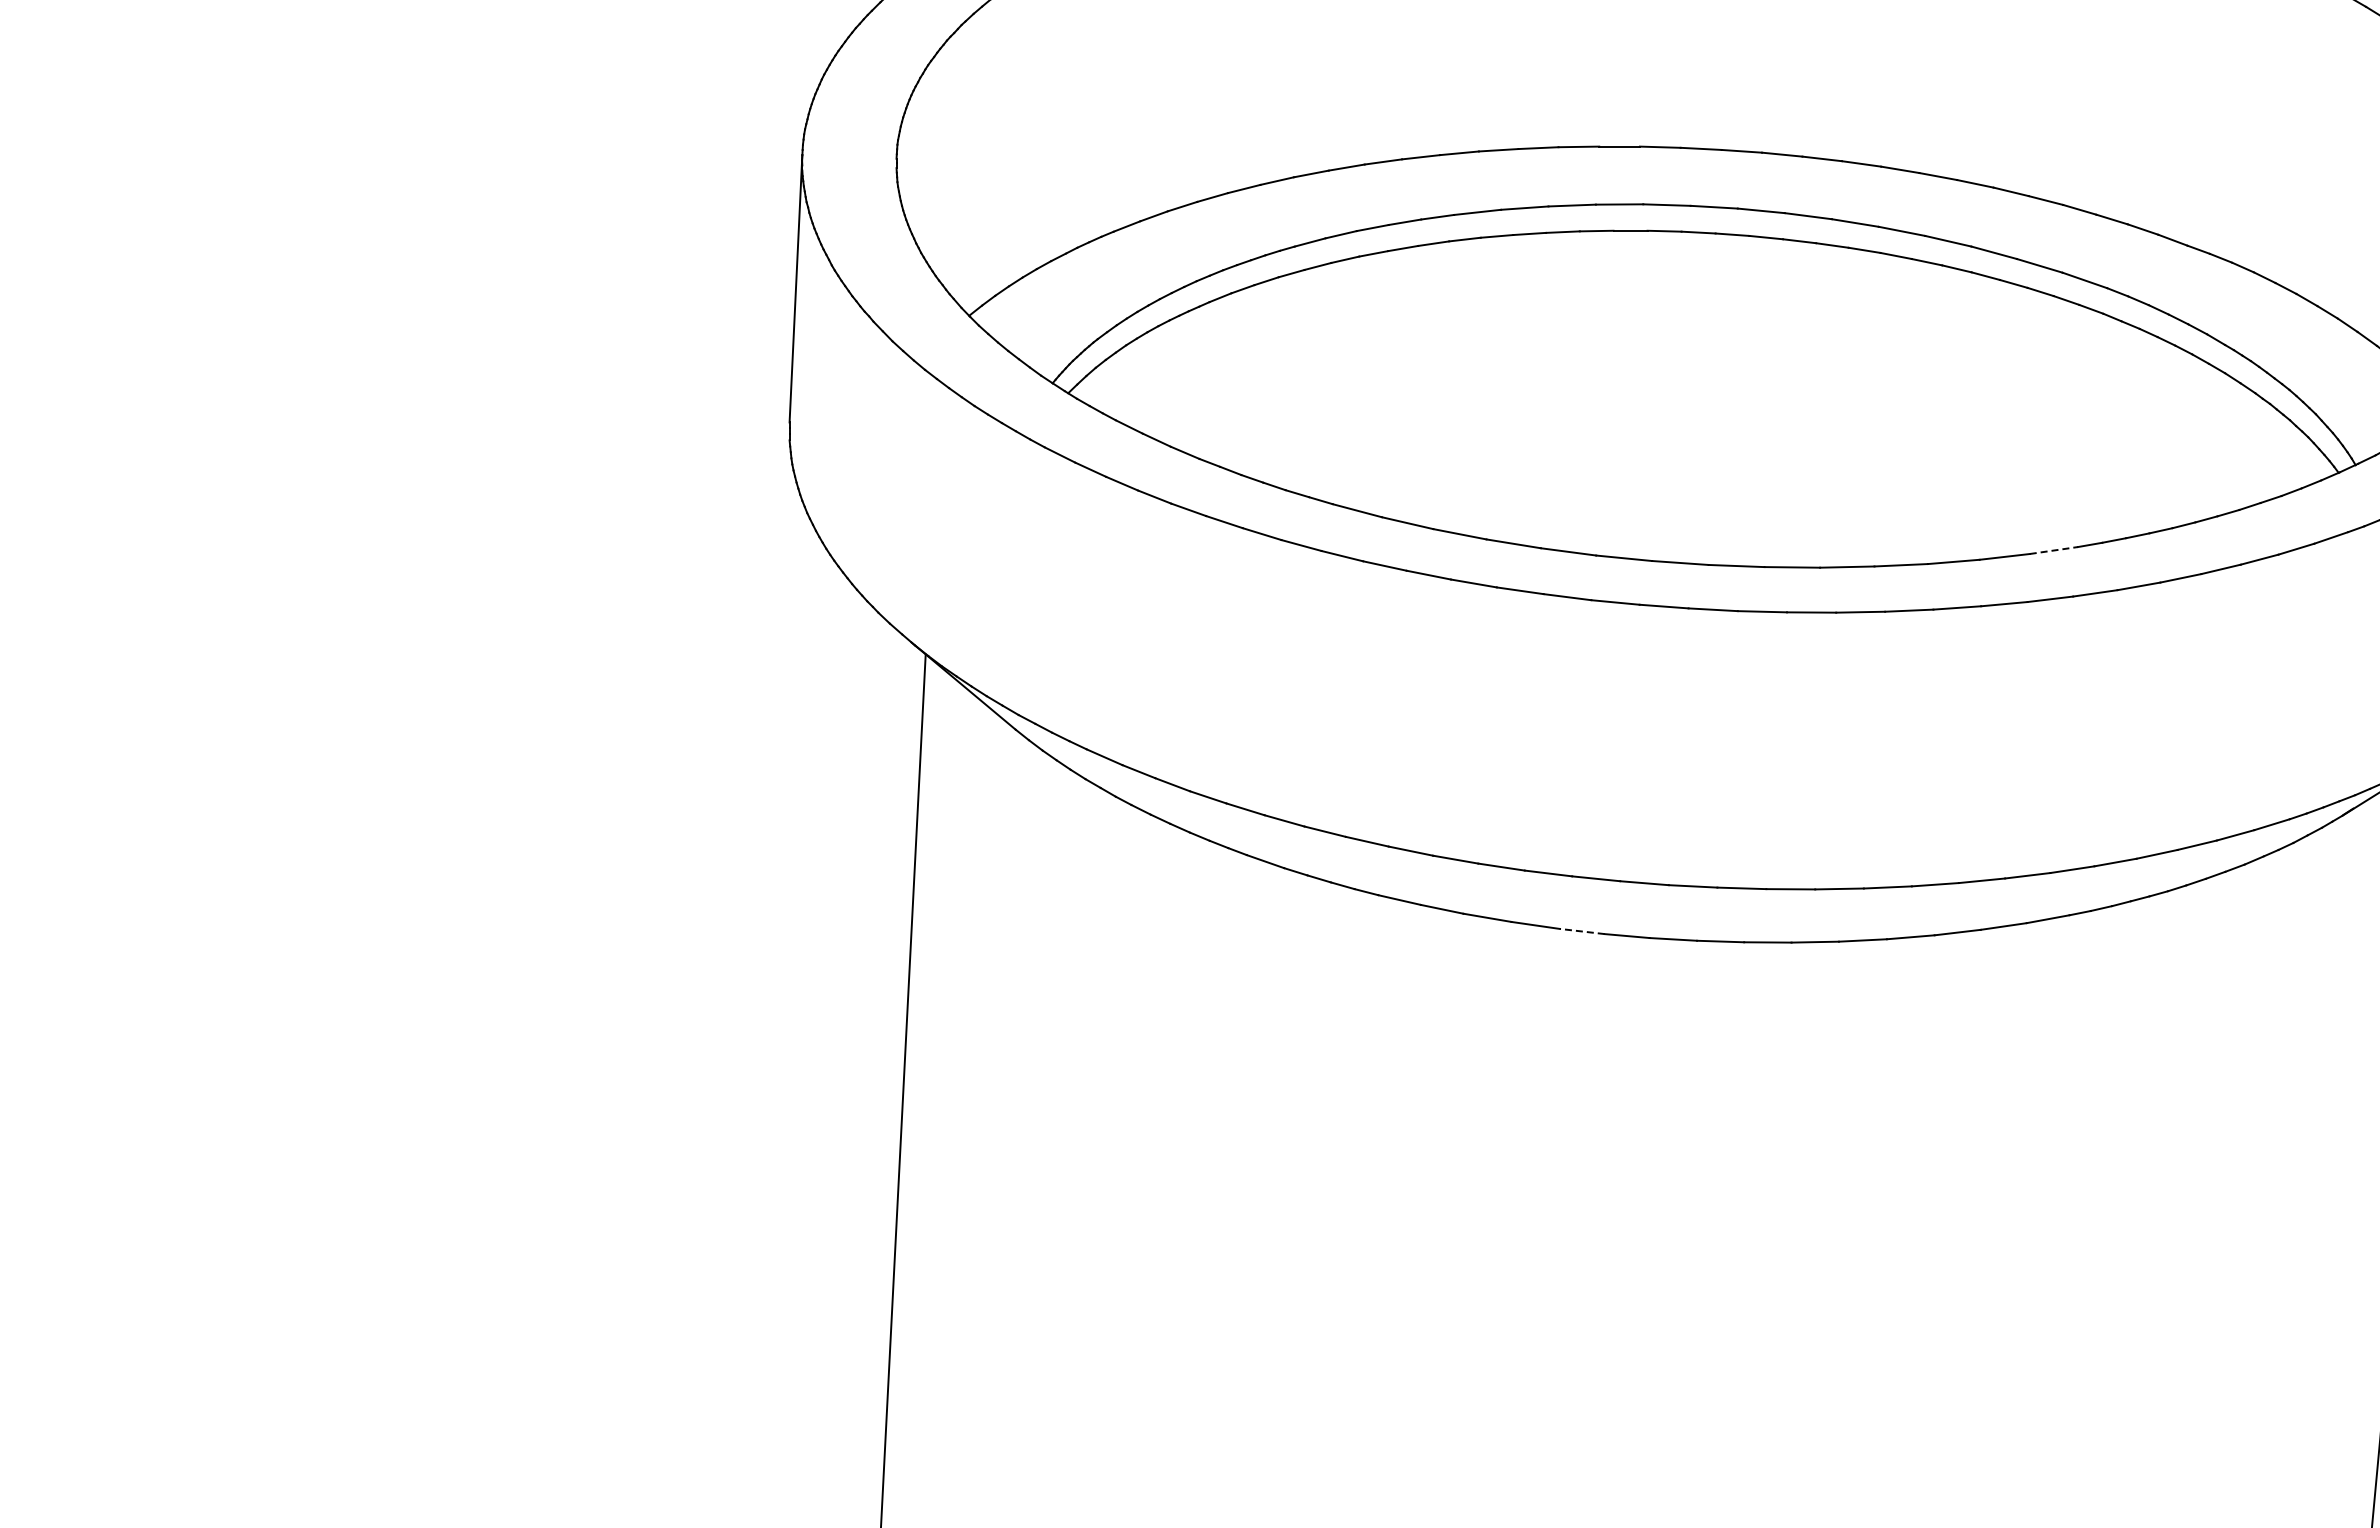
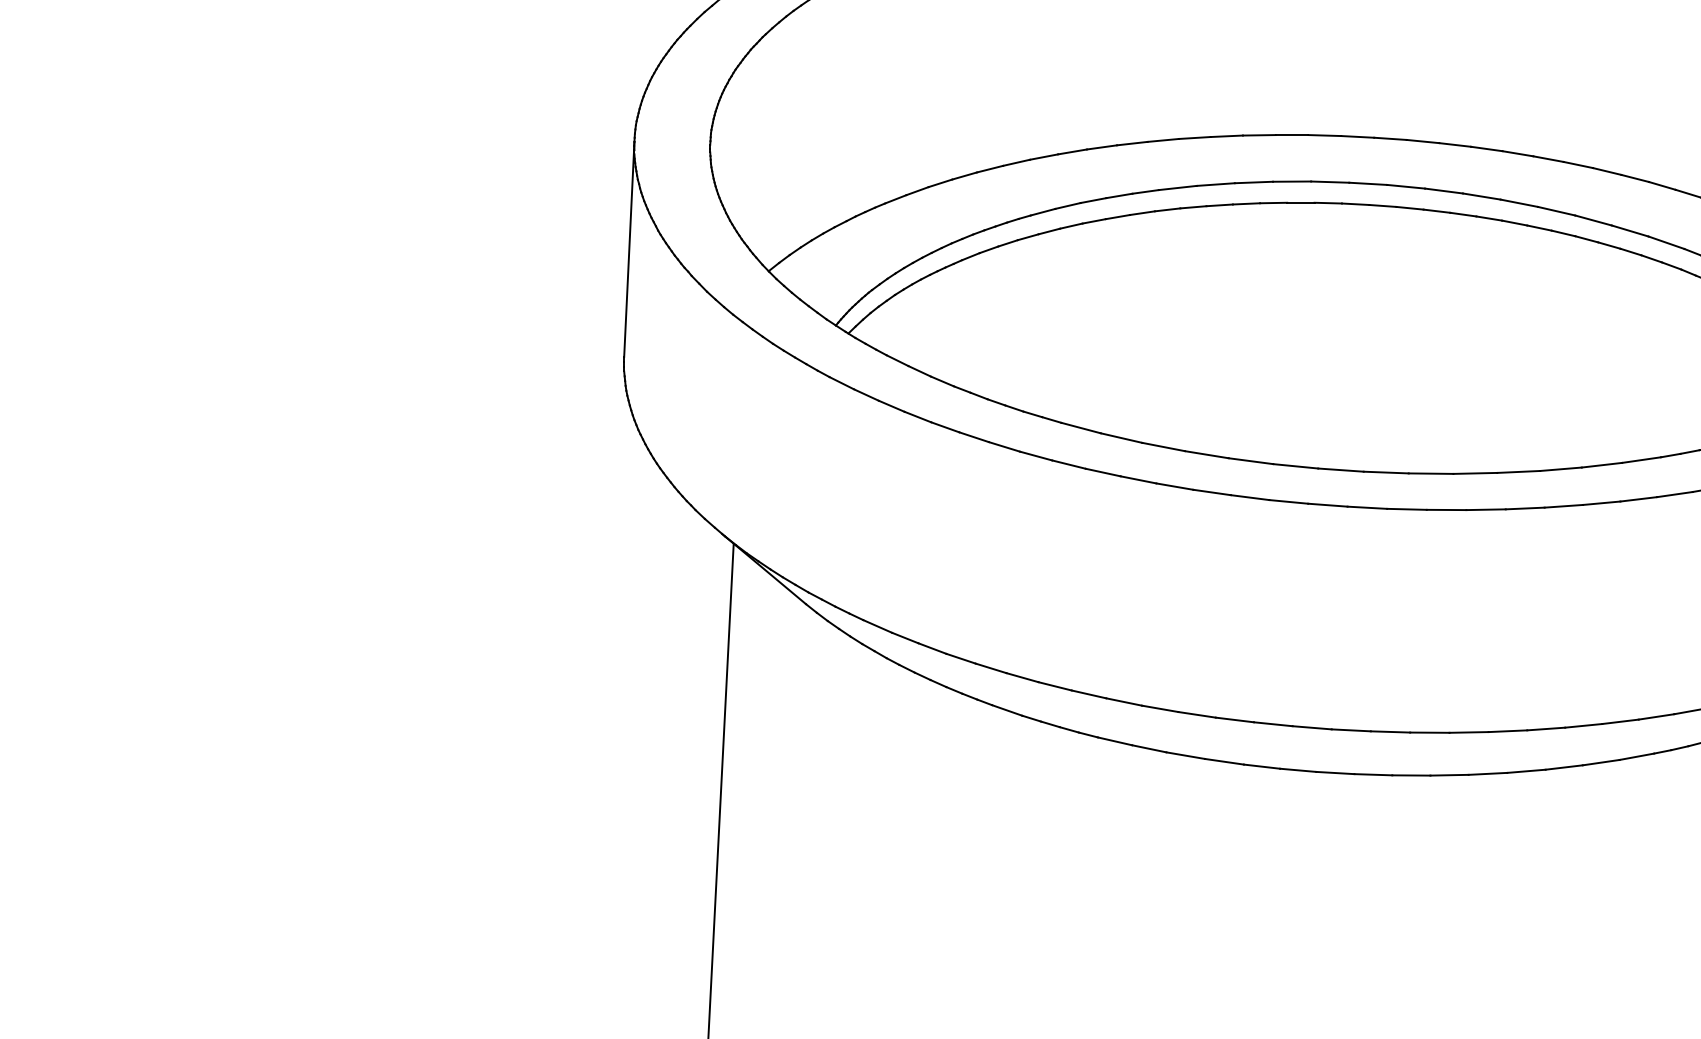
line: (2054, 550) -> (1642, 460), dashed -> solid
line: (1582, 931) -> (1262, 766), dashed -> solid

